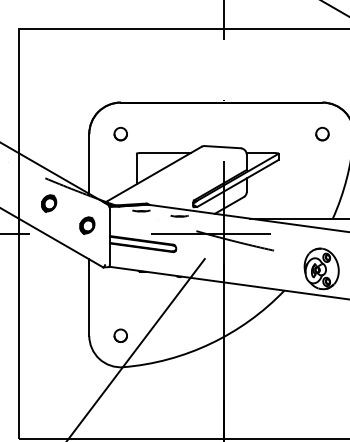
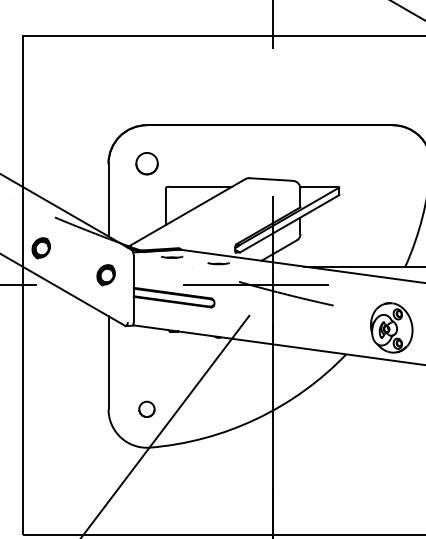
part: (120, 133) -> (146, 162), size x1.4
part: (322, 133) -> (392, 162), removed
part: (49, 203) -> (41, 248), moved

